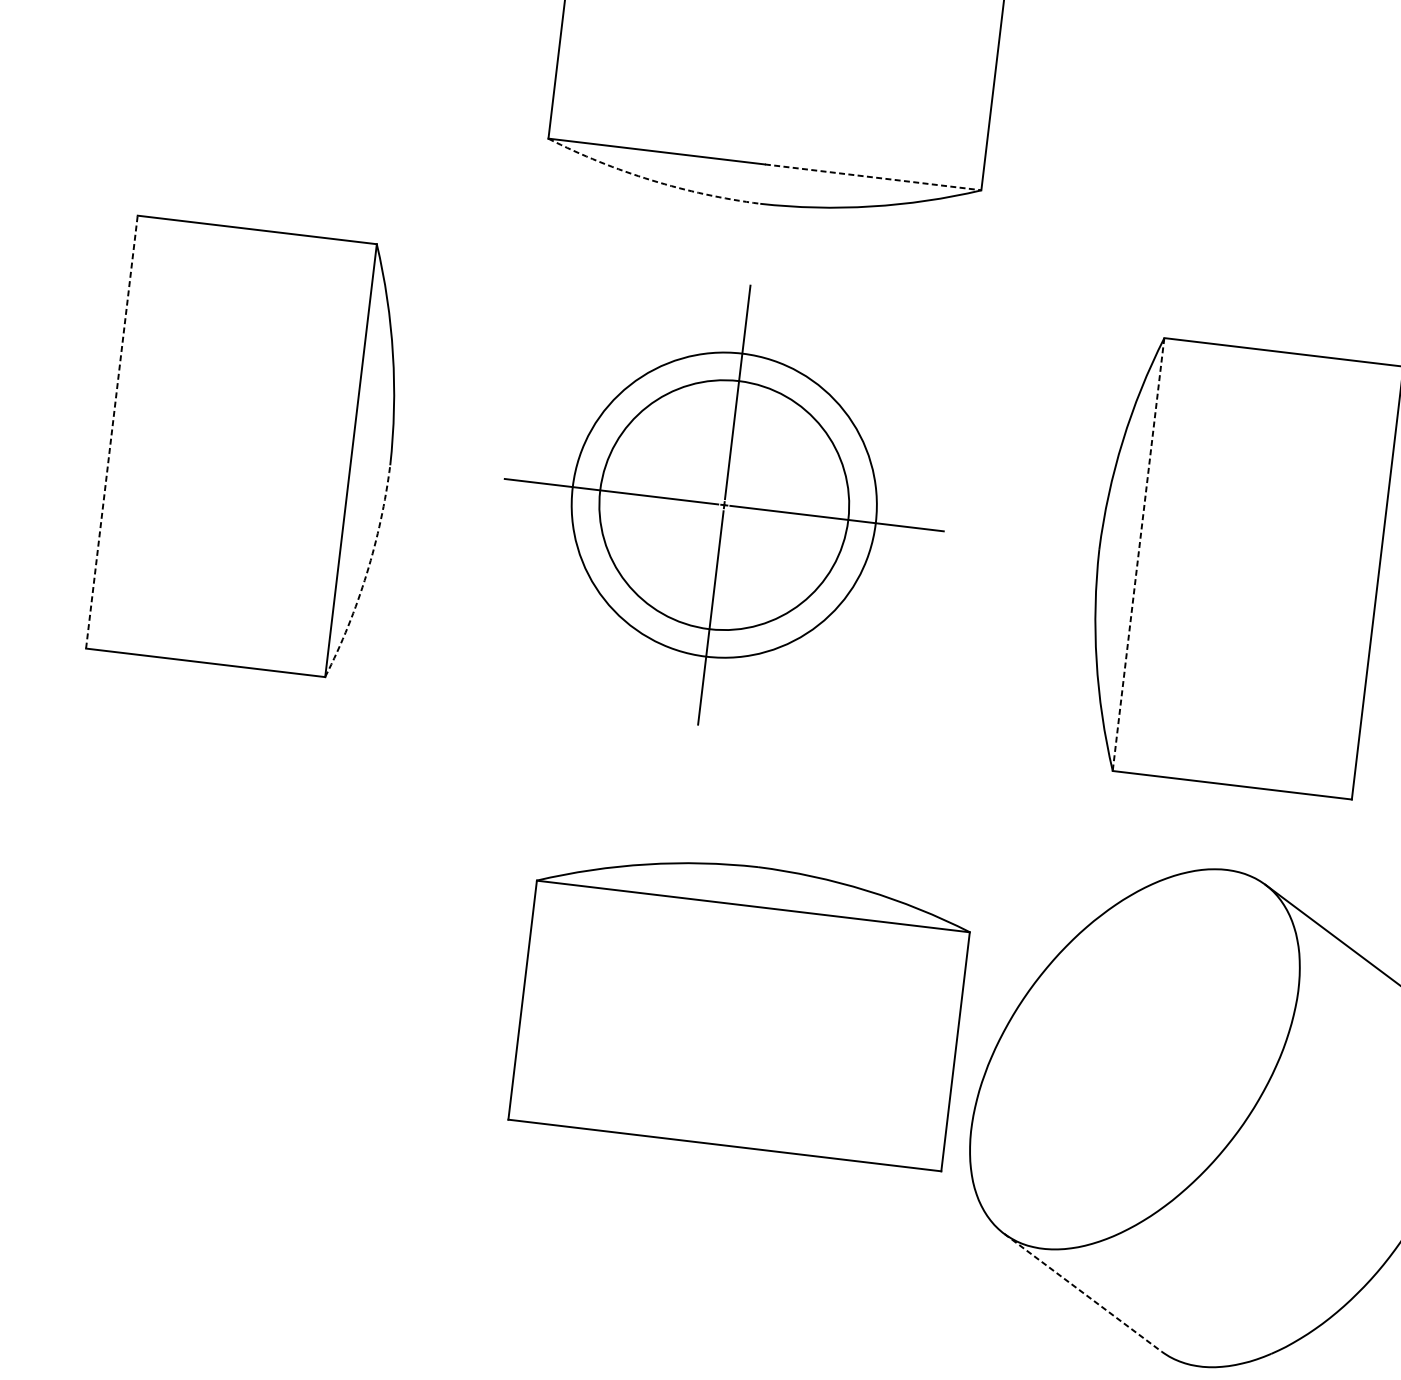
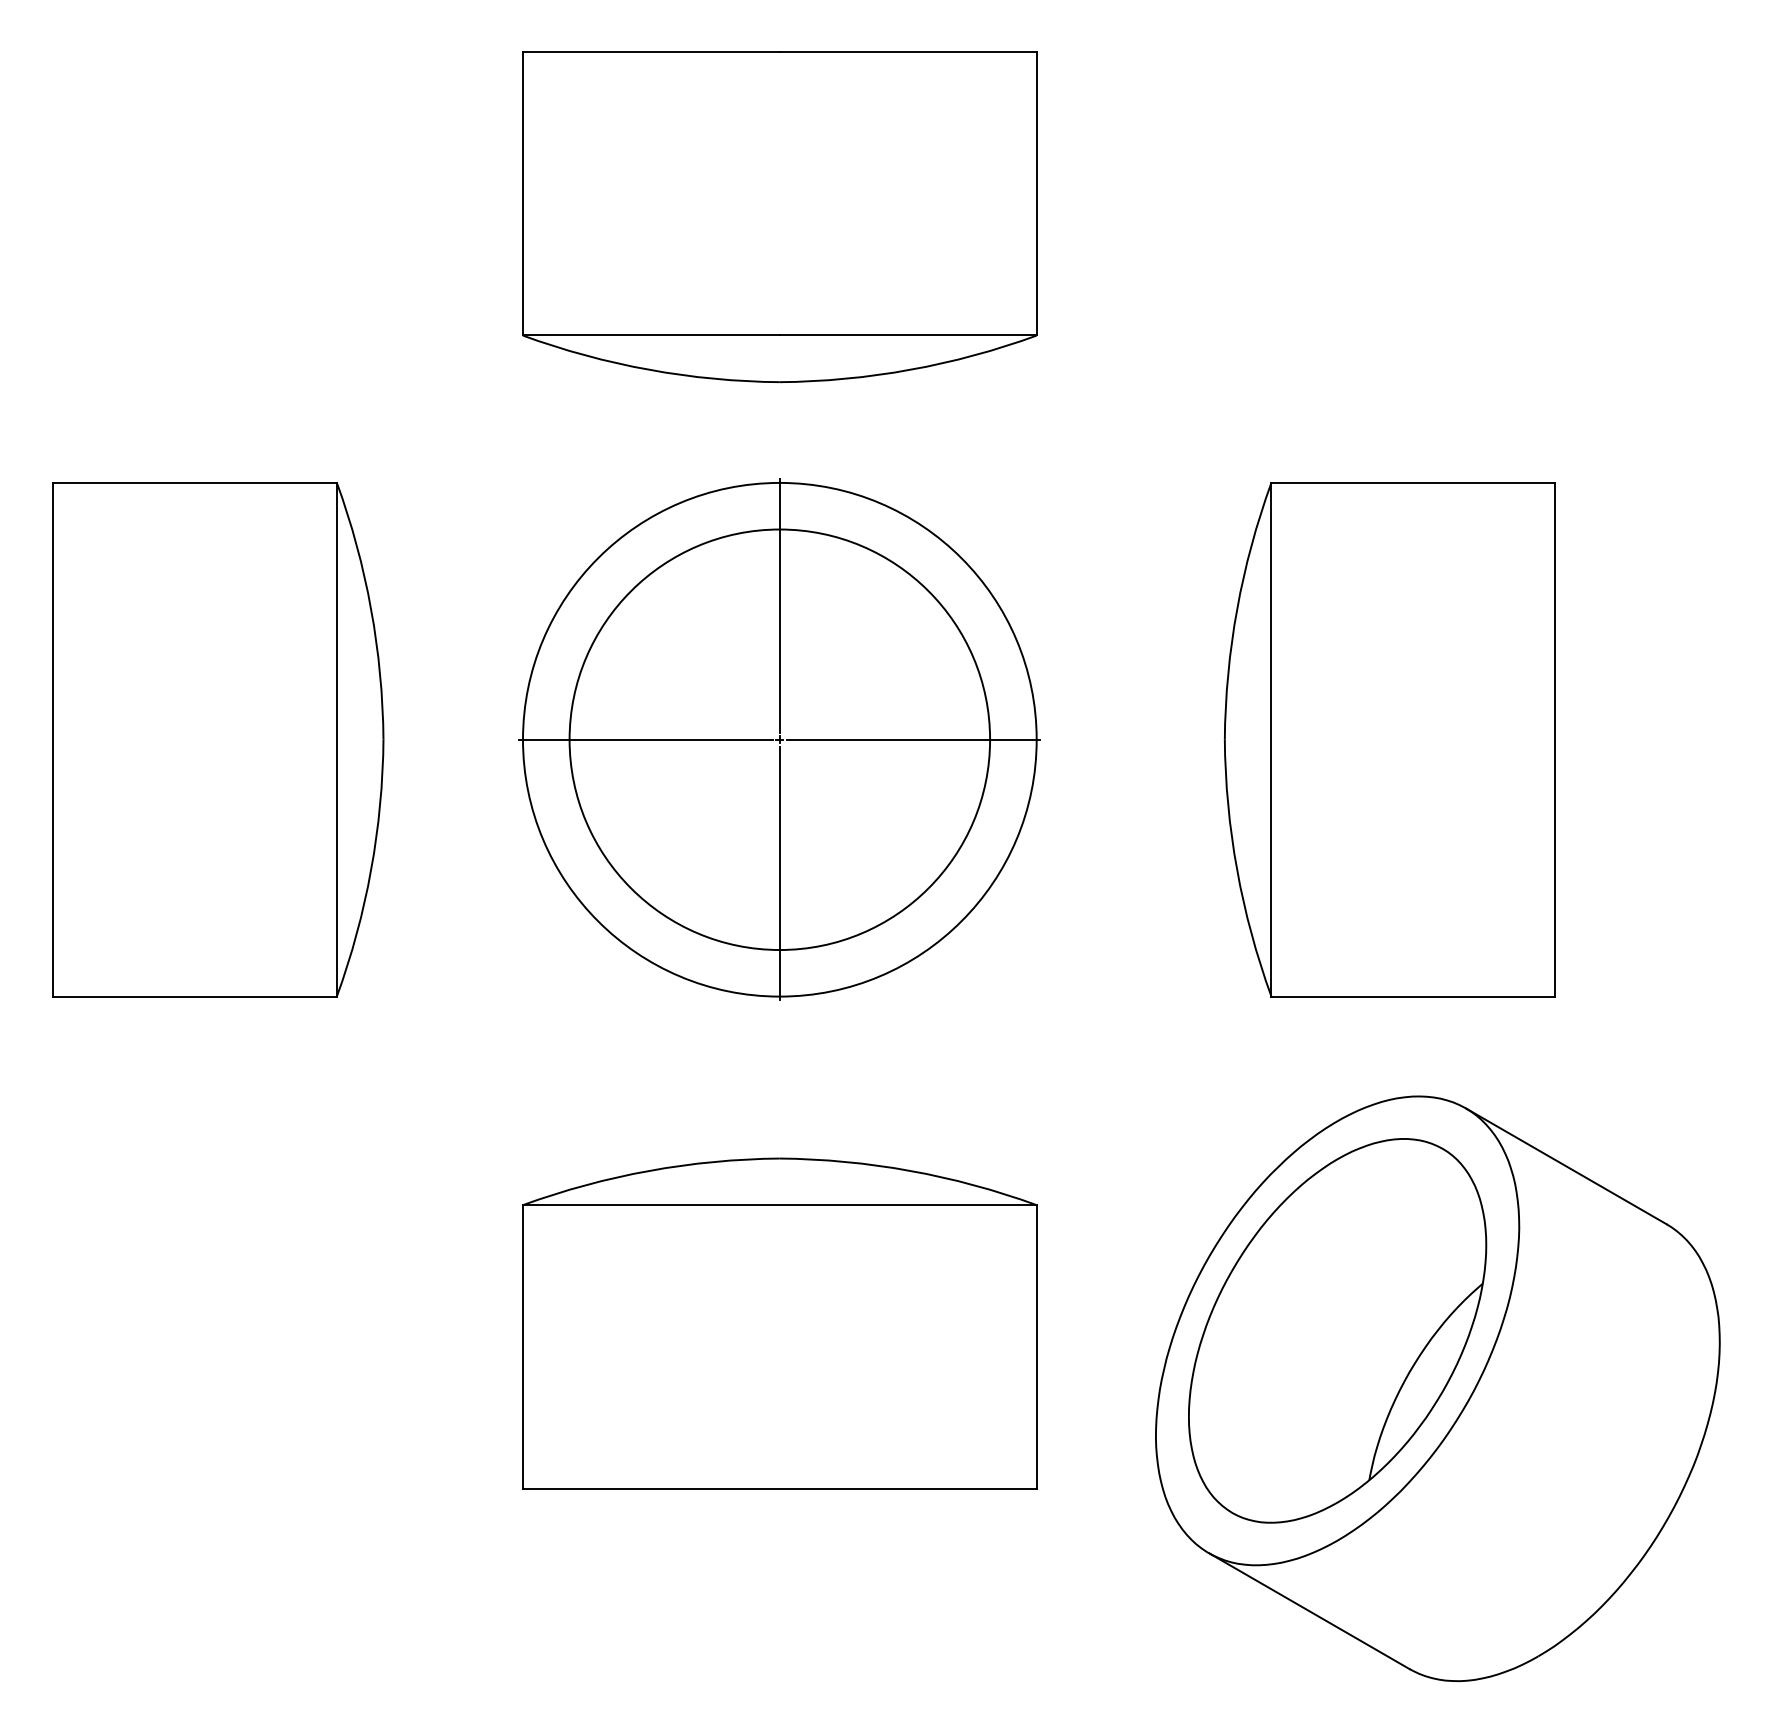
line: (873, 177) -> (908, 335), dashed -> solid
arc: (651, 180) -> (649, 369), dashed -> solid
line: (112, 431) -> (53, 739), dashed -> solid
circle: (724, 504) -> (779, 739), size x1.43
circle: (724, 504) -> (779, 739), size x1.43
line: (1138, 554) -> (1271, 739), dashed -> solid
arc: (367, 574) -> (371, 870), dashed -> solid
part: (741, 1006) -> (779, 1323), moved
part: (1134, 1059) -> (1337, 1330), added
line: (1083, 1293) -> (1309, 1611), dashed -> solid

